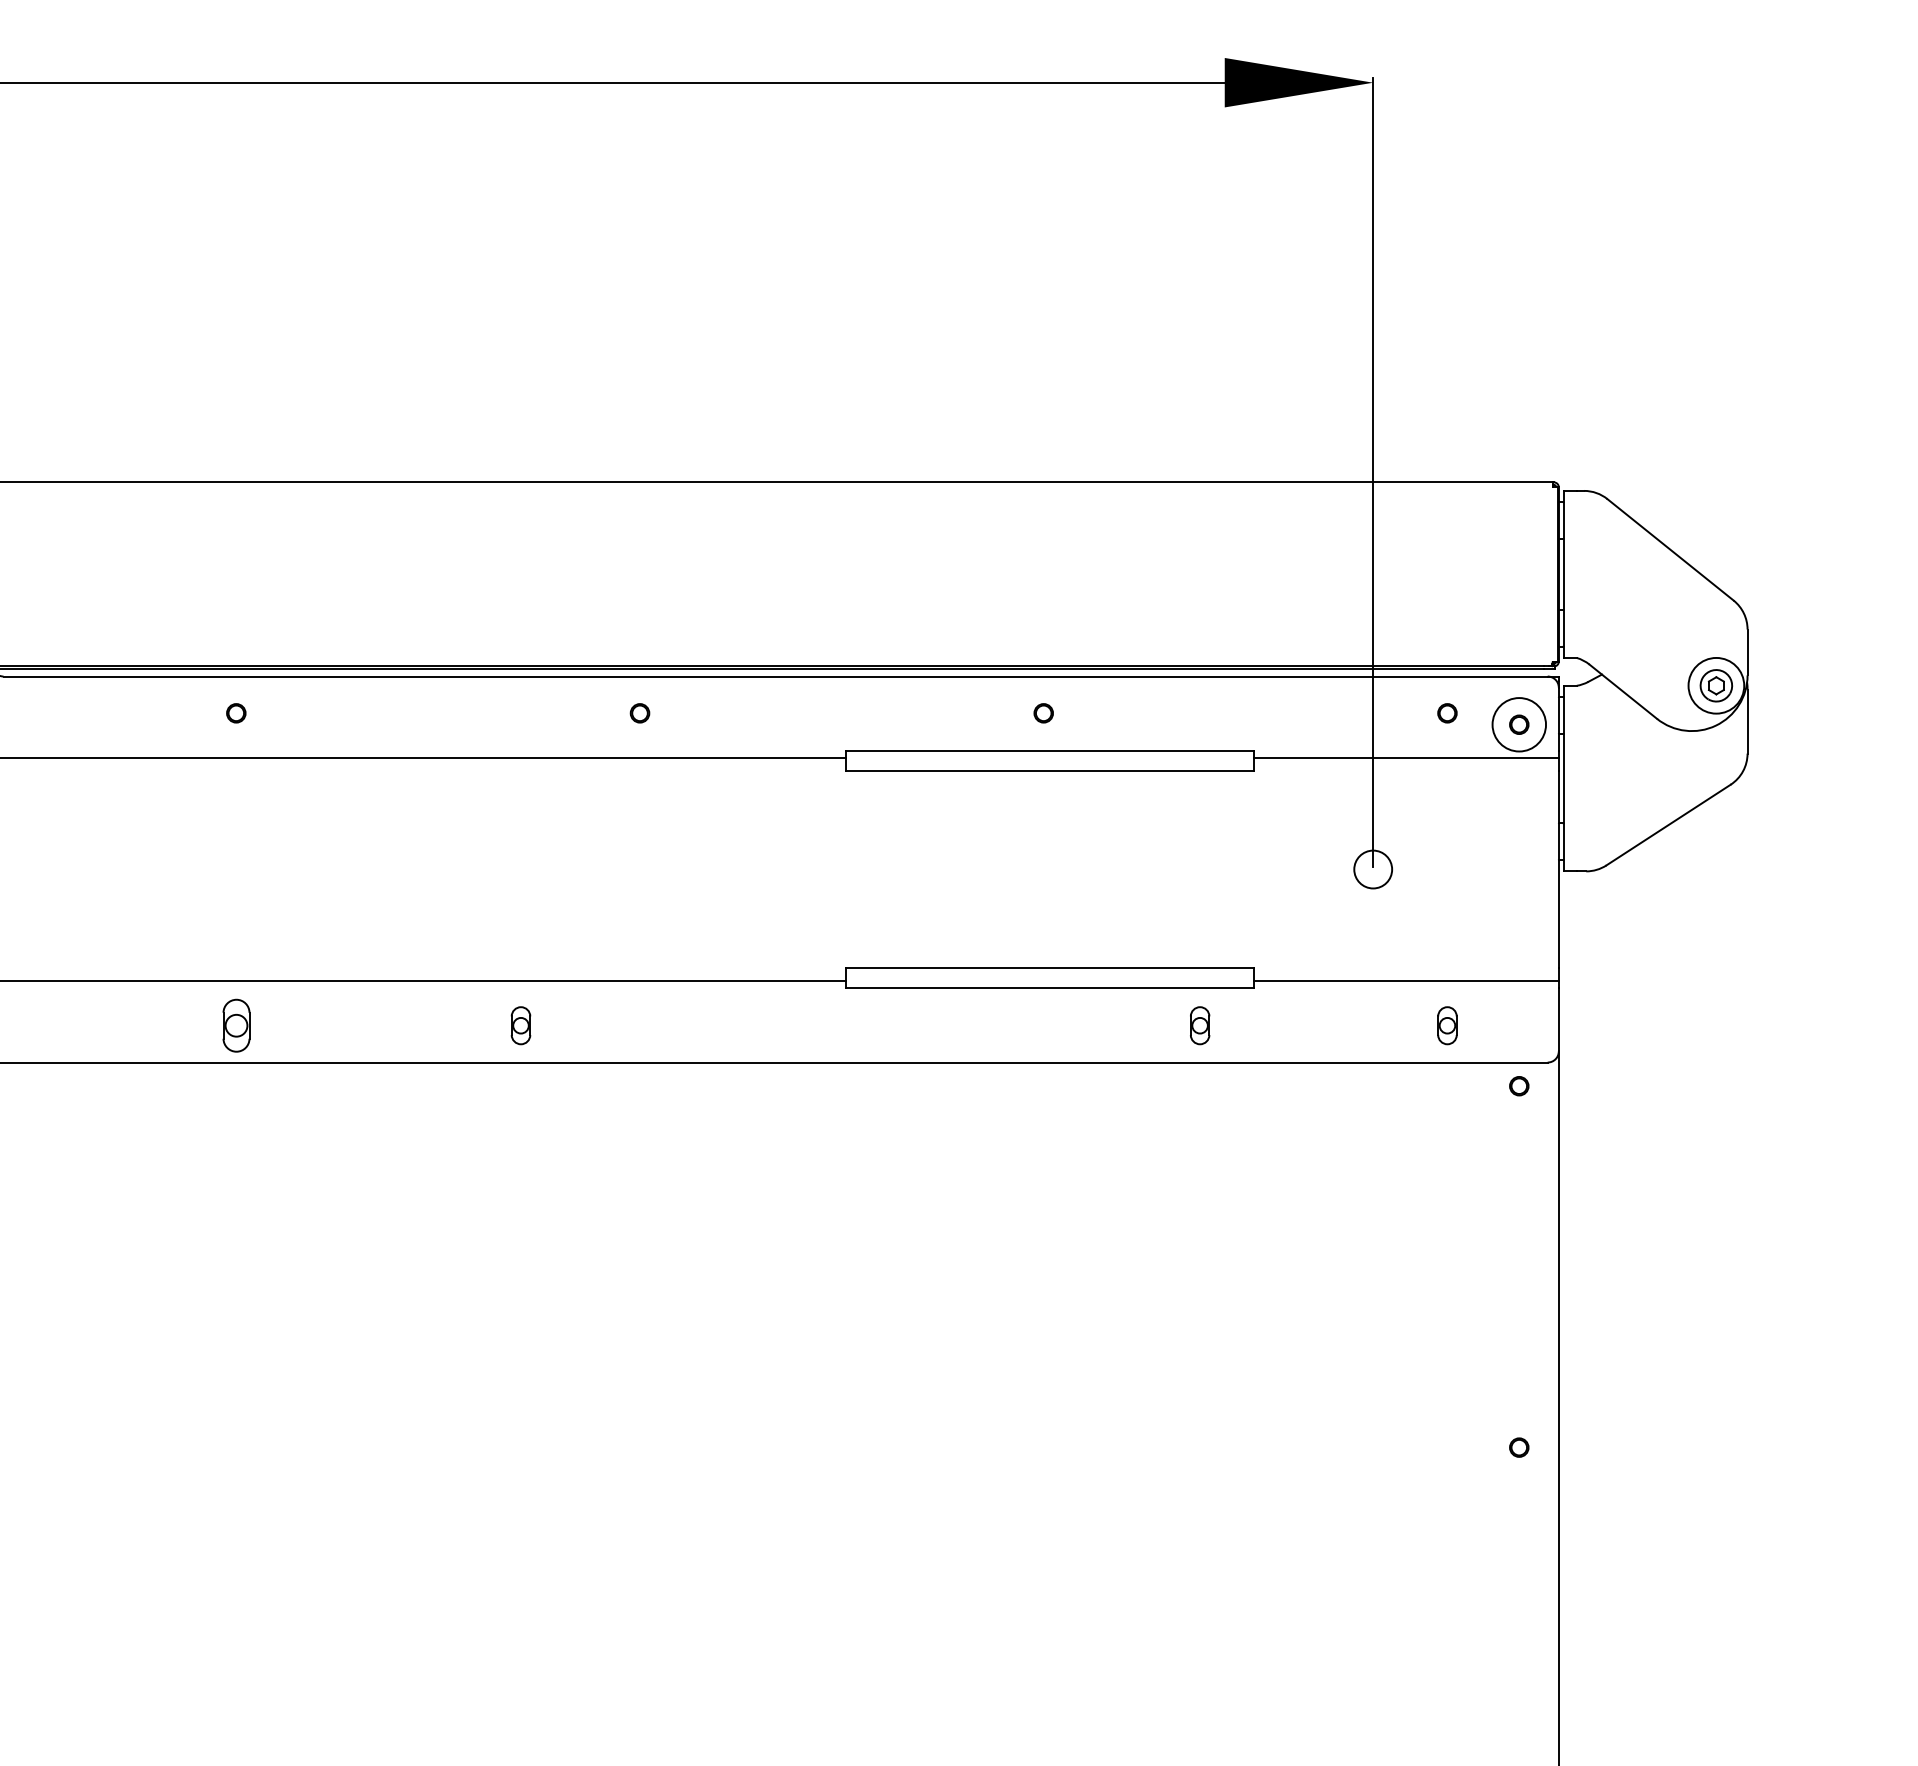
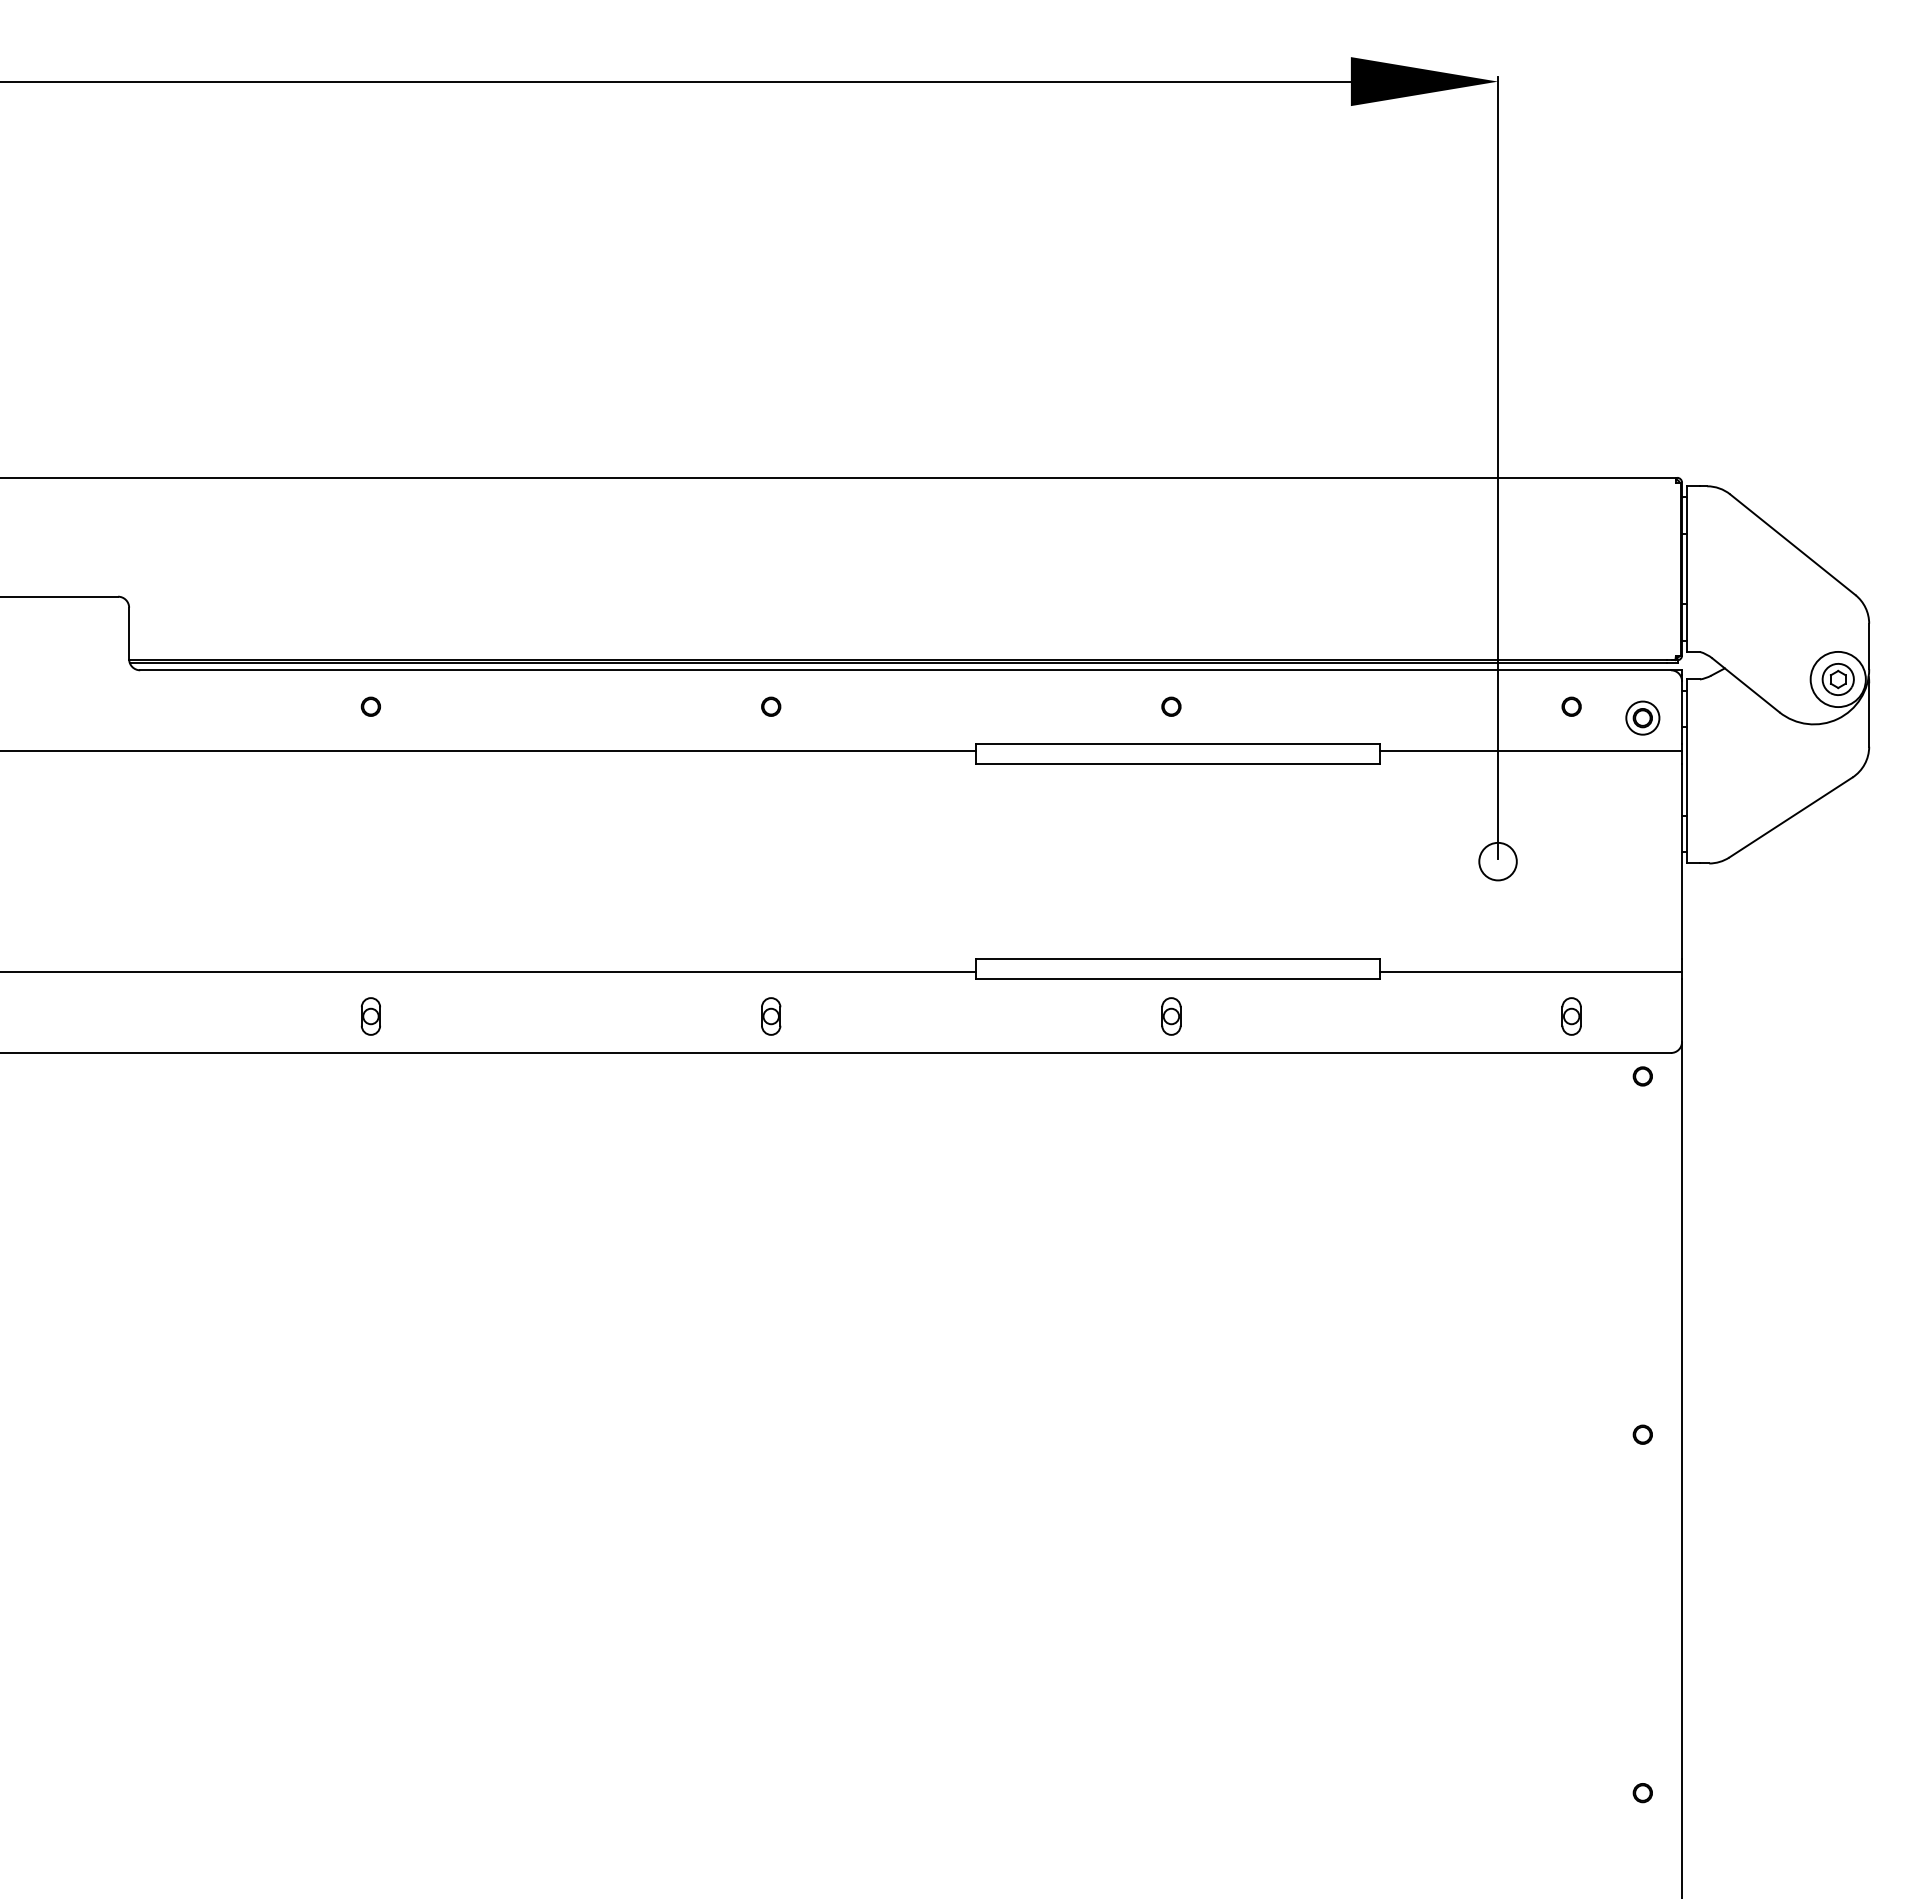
circle: (1518, 724) -> (1642, 717), size x0.62
part: (235, 1025) -> (370, 1016), size x0.71
part: (521, 1025) -> (771, 1016), moved
part: (1200, 1025) -> (1171, 1016), moved

